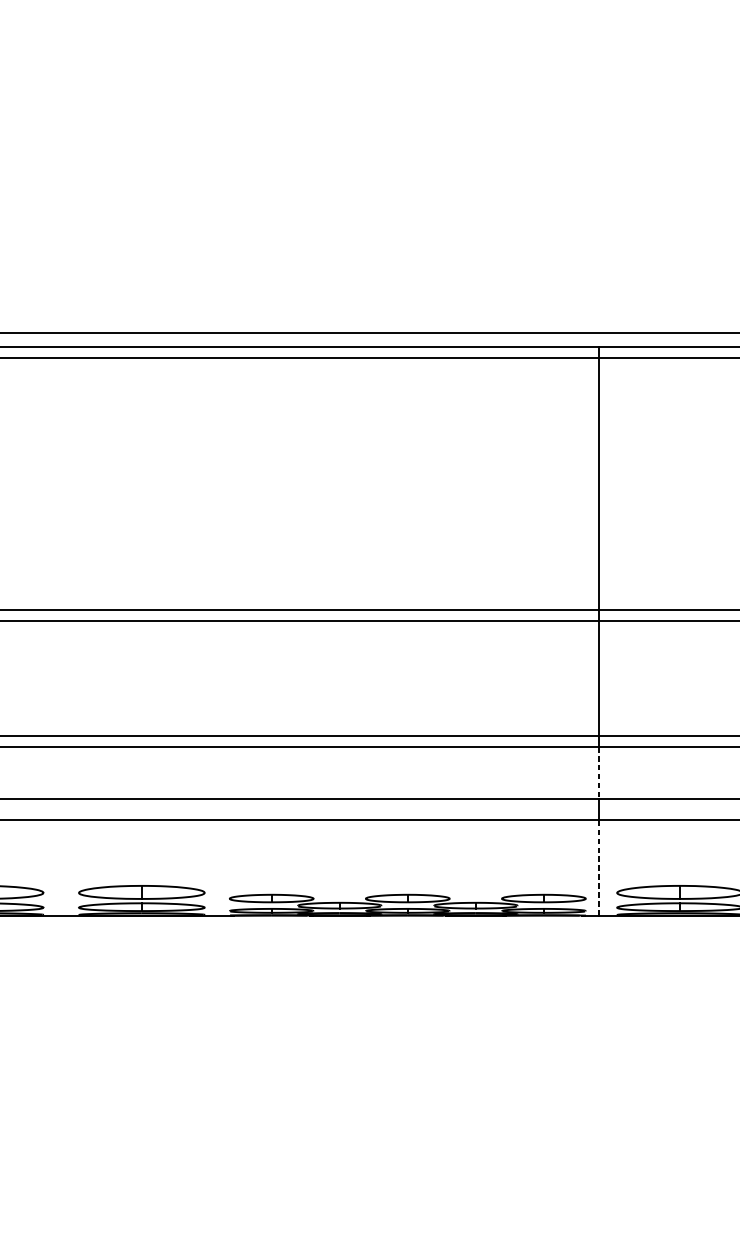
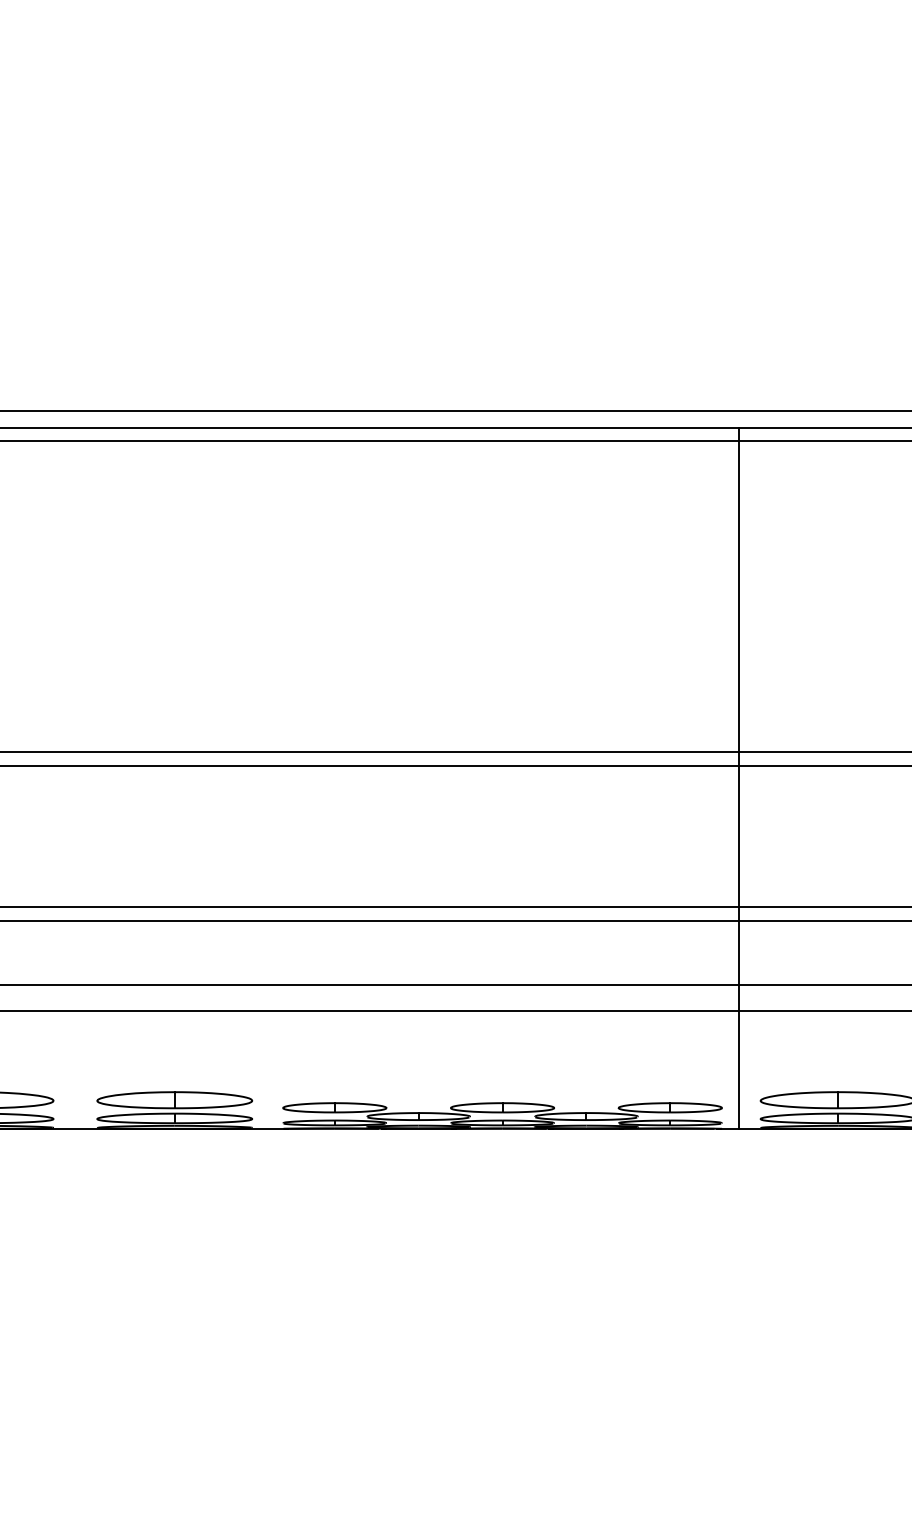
line: (599, 773) -> (738, 953), dashed -> solid
line: (599, 868) -> (738, 1070), dashed -> solid

